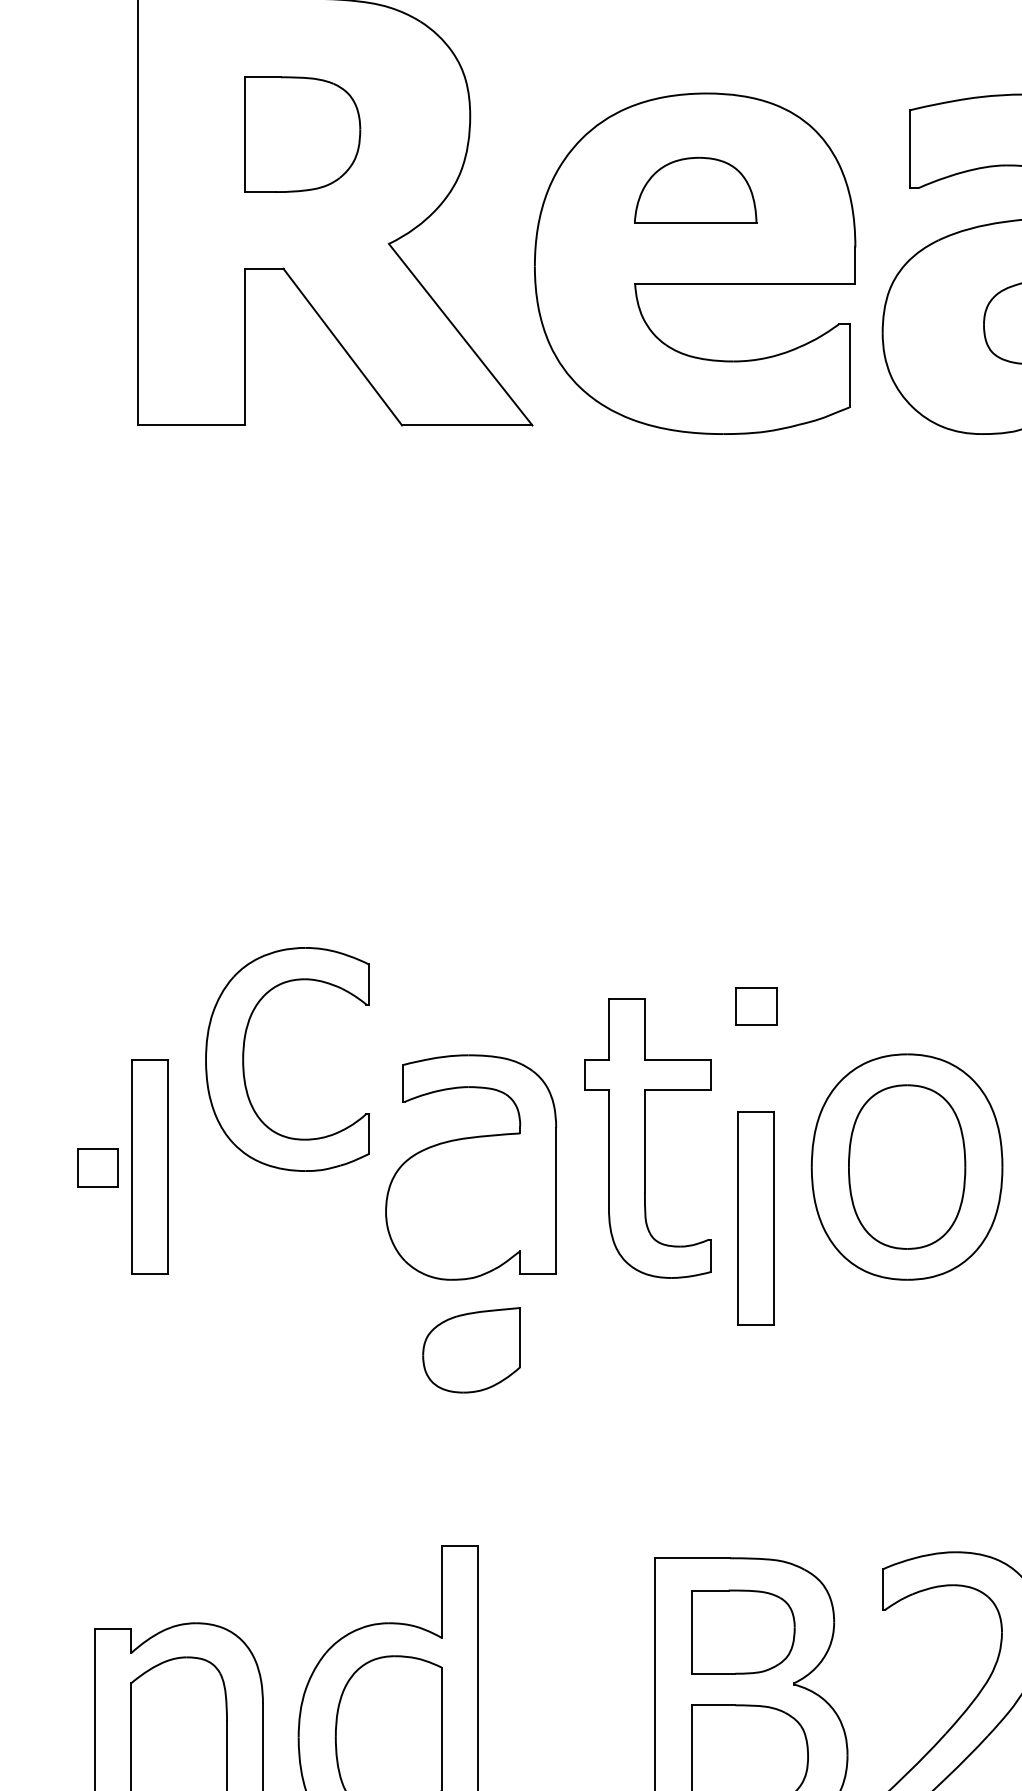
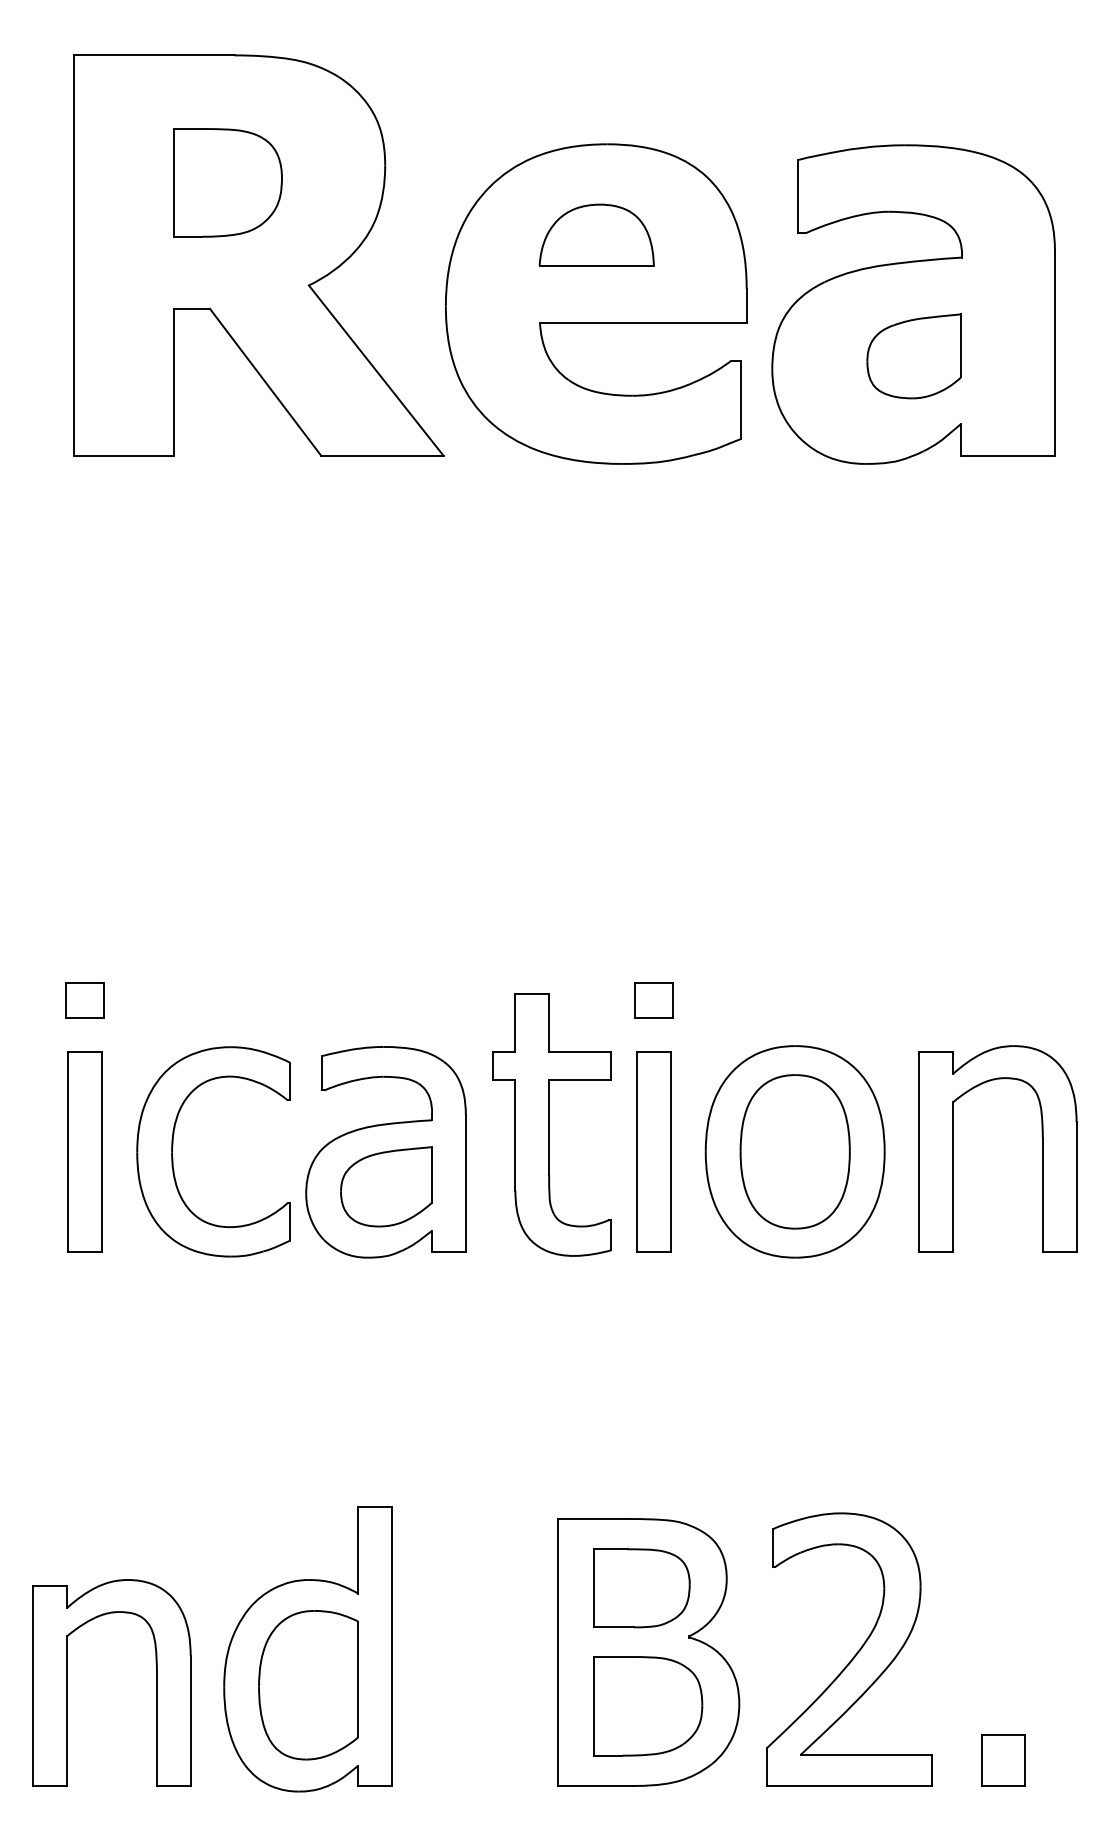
part: (244, 1053) -> (173, 1146), moved
part: (97, 1167) -> (84, 1000), moved
part: (756, 1217) -> (653, 1151), moved
part: (471, 1349) -> (386, 1186), moved

